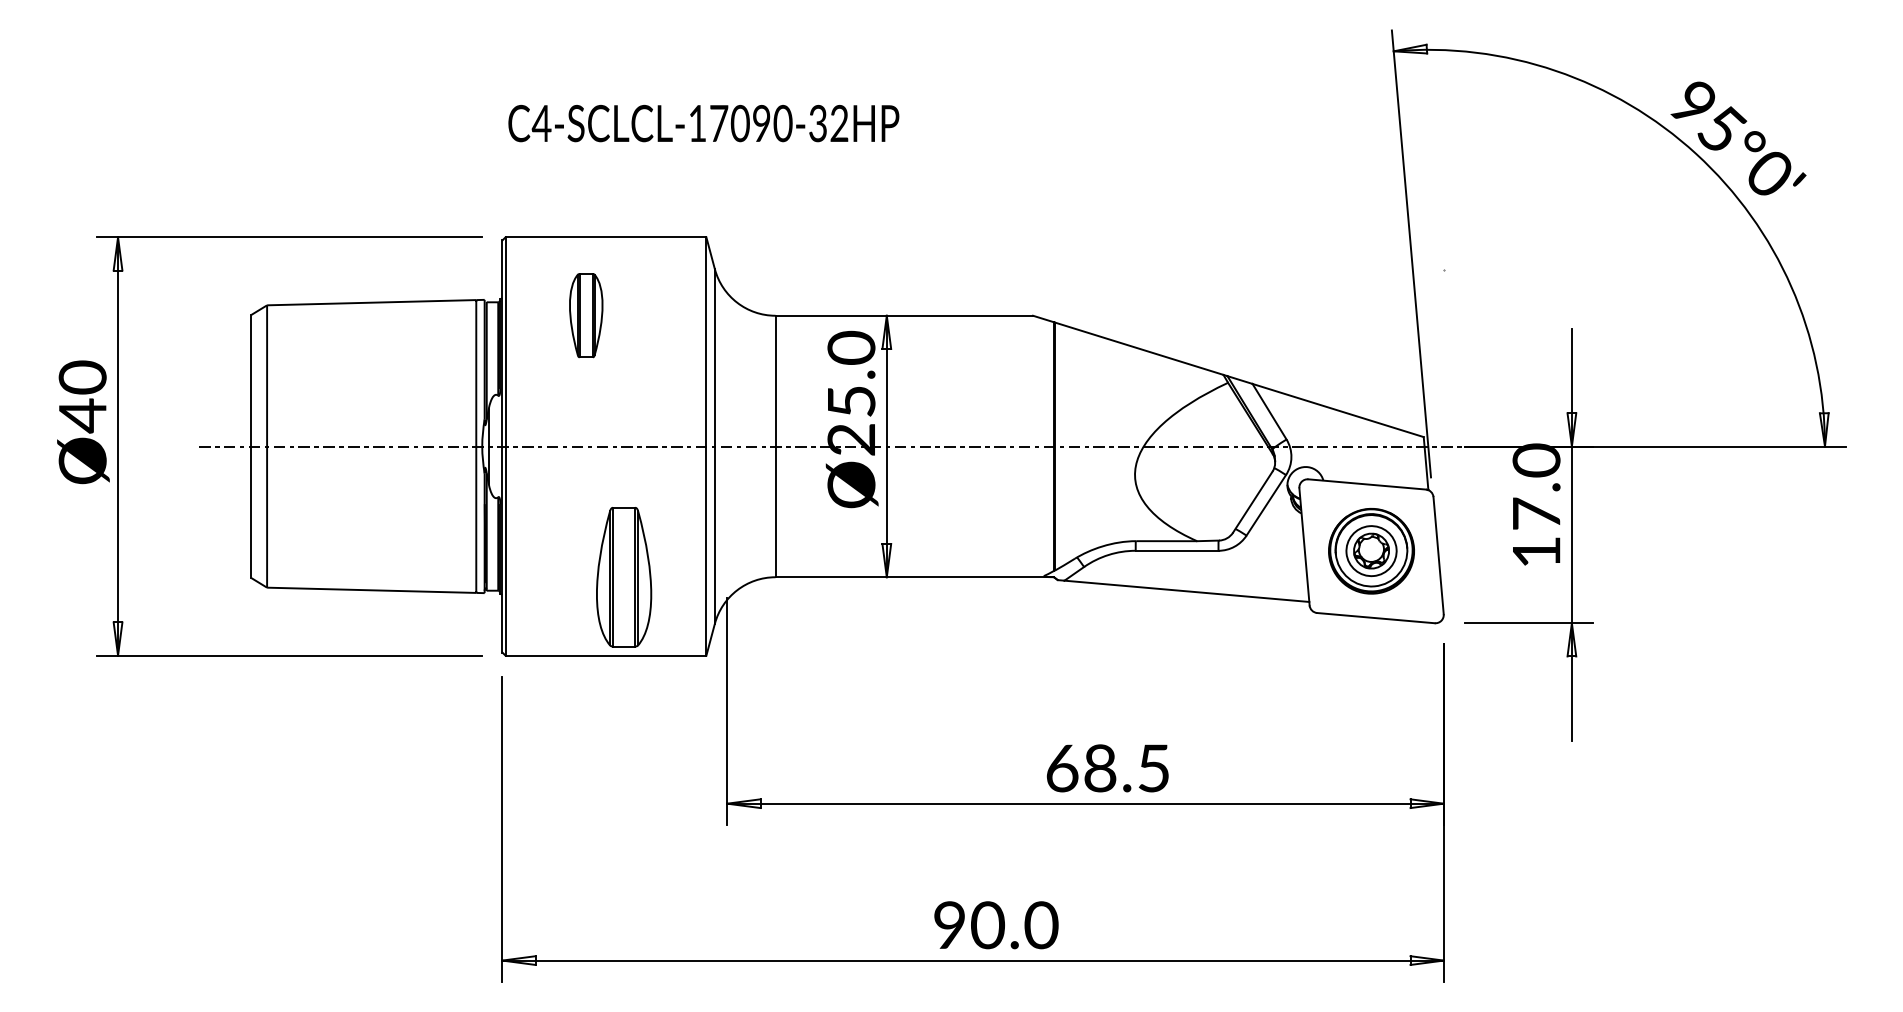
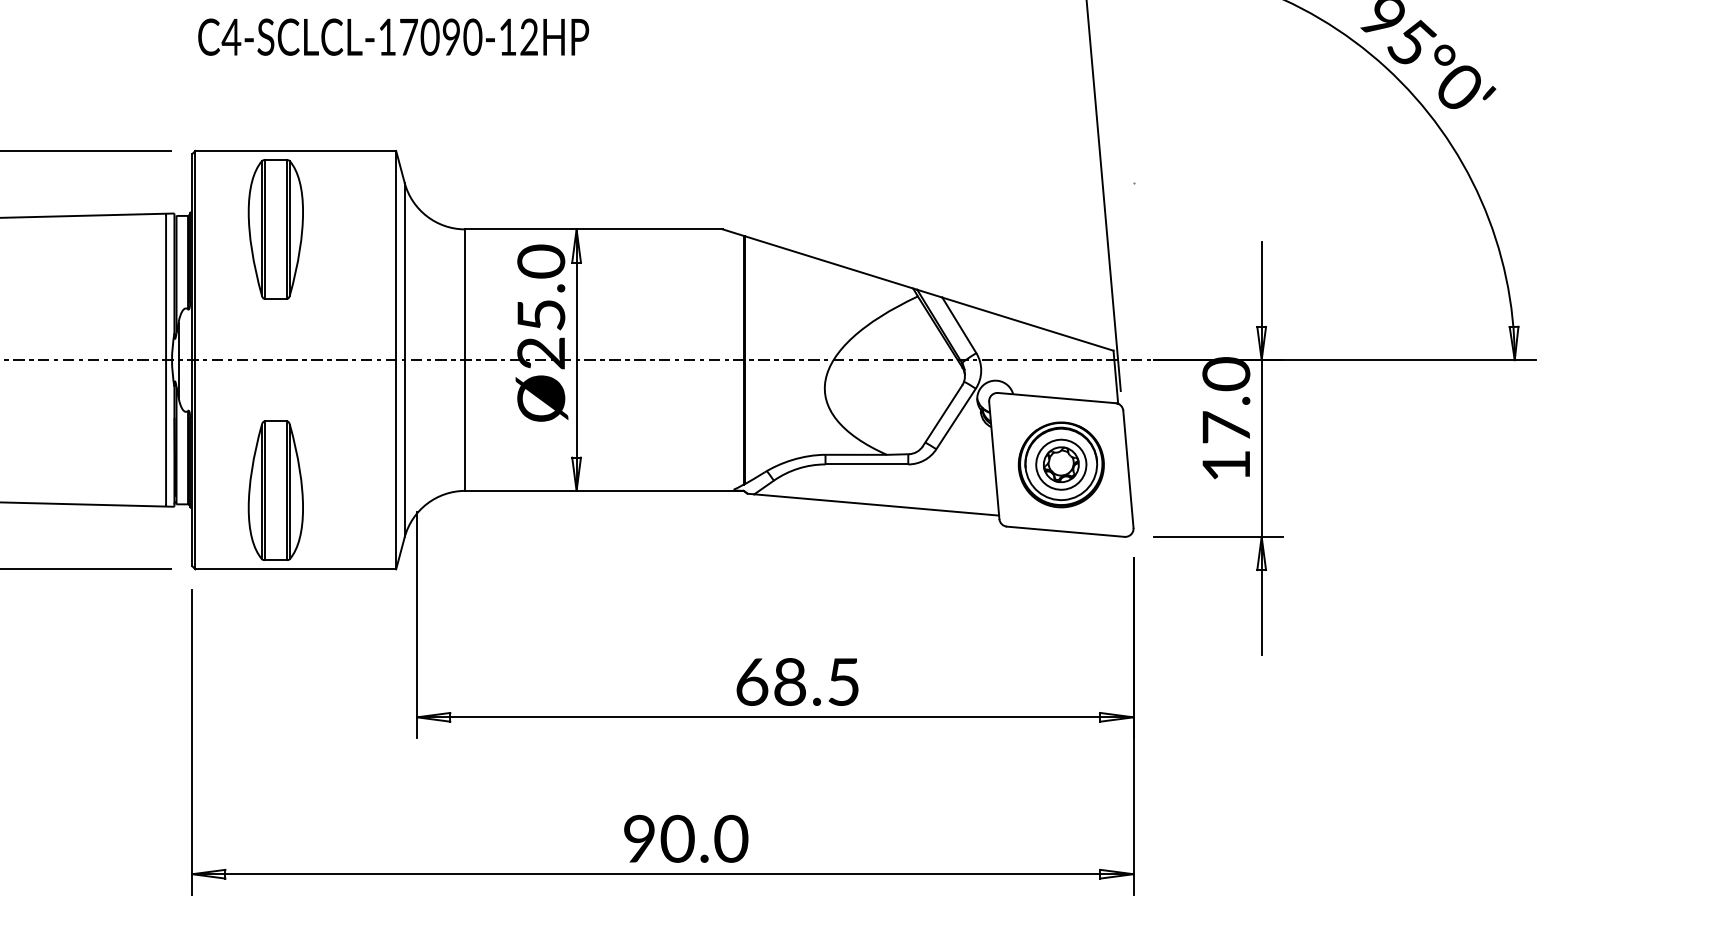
text: (817, 123) -> (507, 37), C4-SCLCL-17090-32HP -> C4-SCLCL-17090-12HP
part: (586, 315) -> (276, 229), size x1.67
part: (624, 577) -> (276, 491), moved

